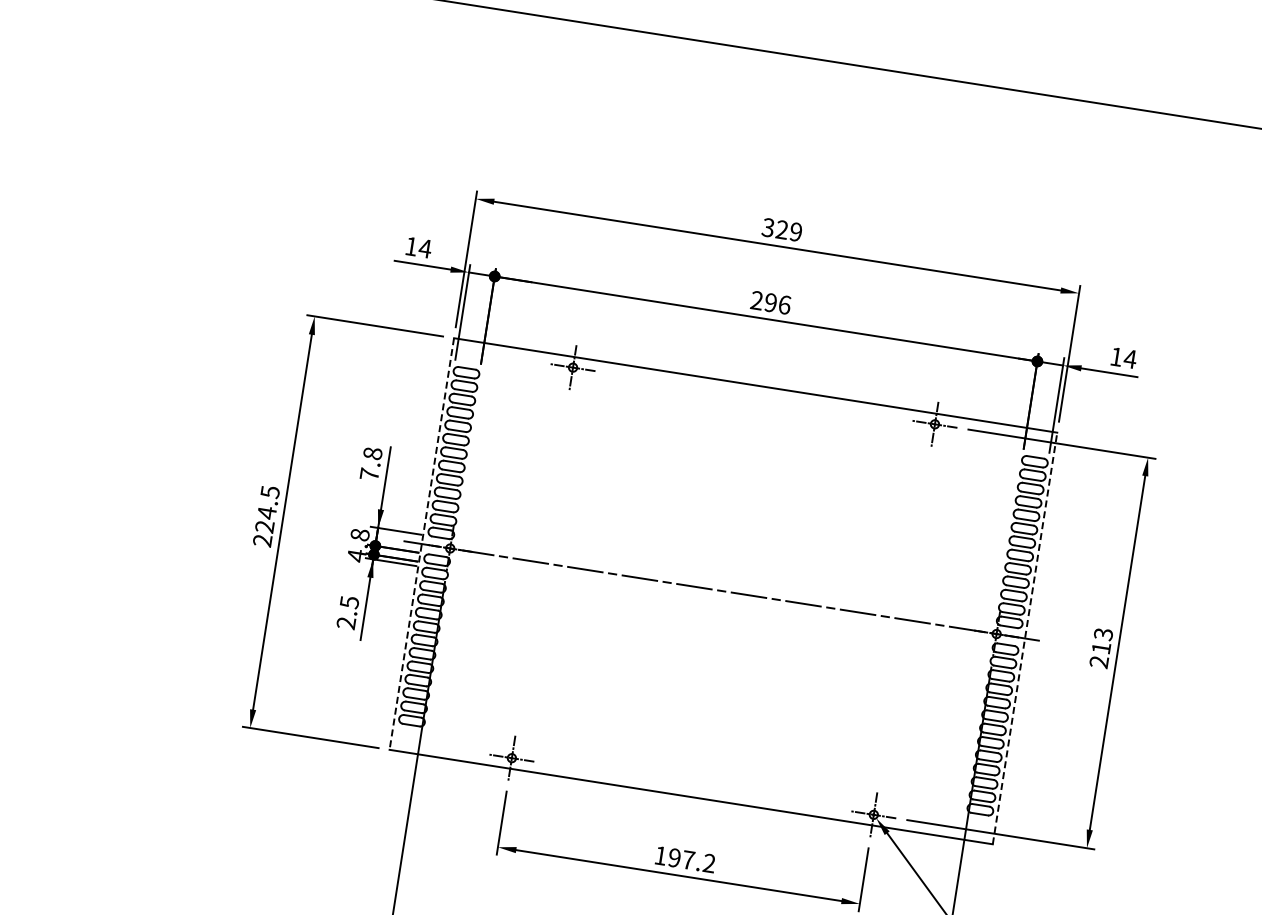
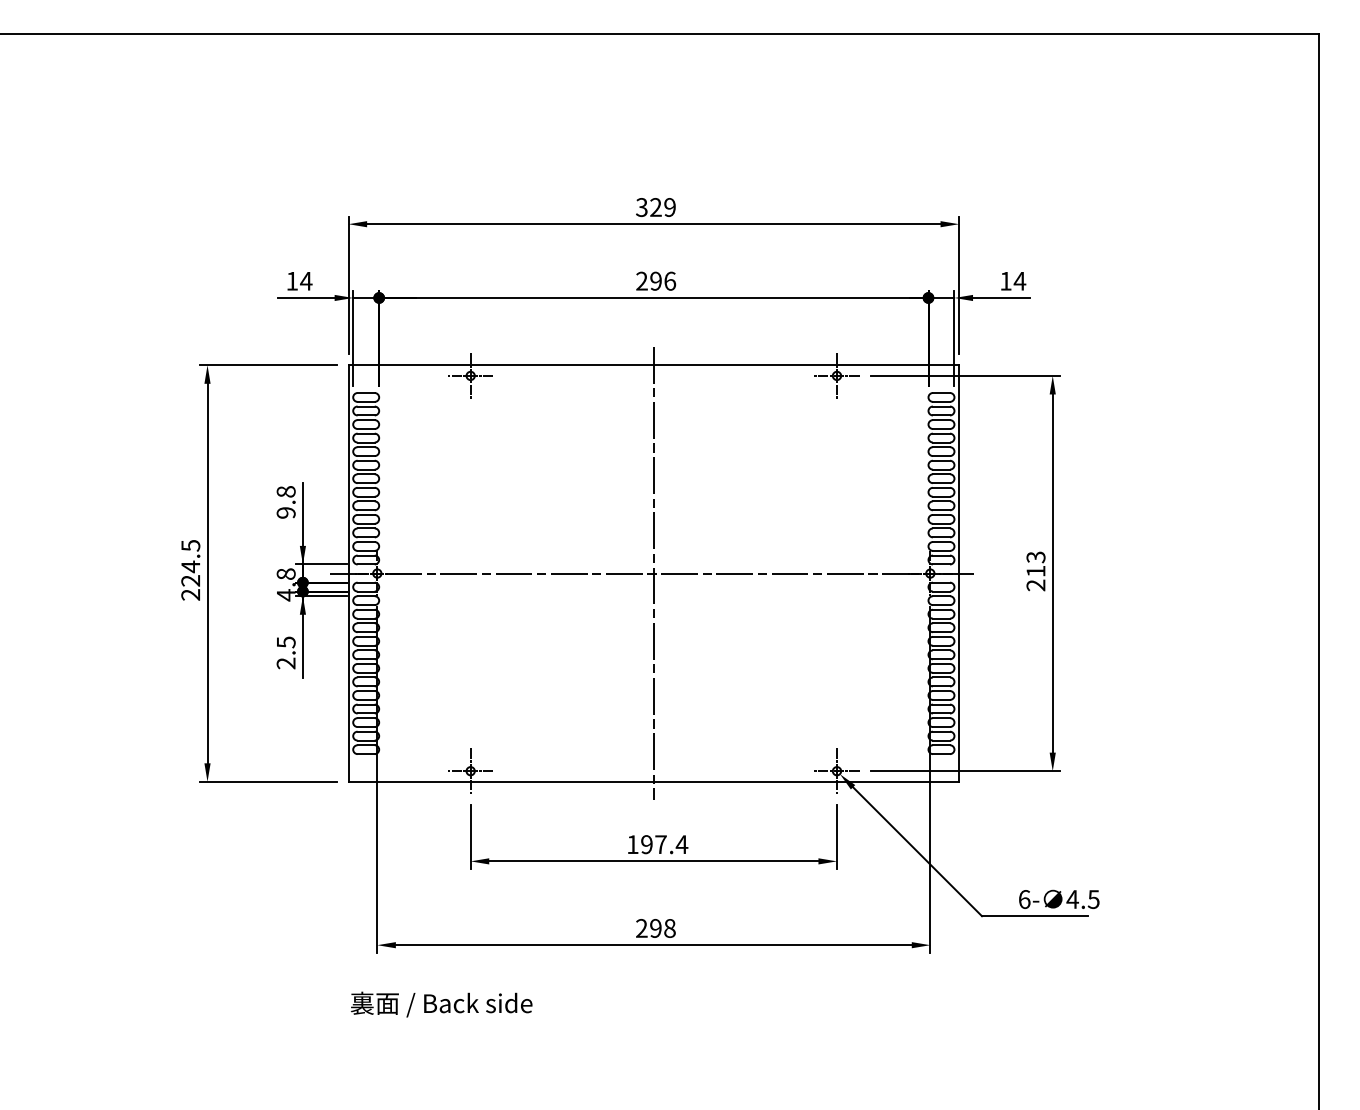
text: (368, 473) -> (285, 512), 7.8 -> 9.8
line: (421, 544) -> (348, 574), dashed -> solid
line: (723, 591) -> (653, 573), added
line: (1025, 638) -> (959, 573), dashed -> solid
text: (708, 863) -> (681, 844), 197.2 -> 197.4

